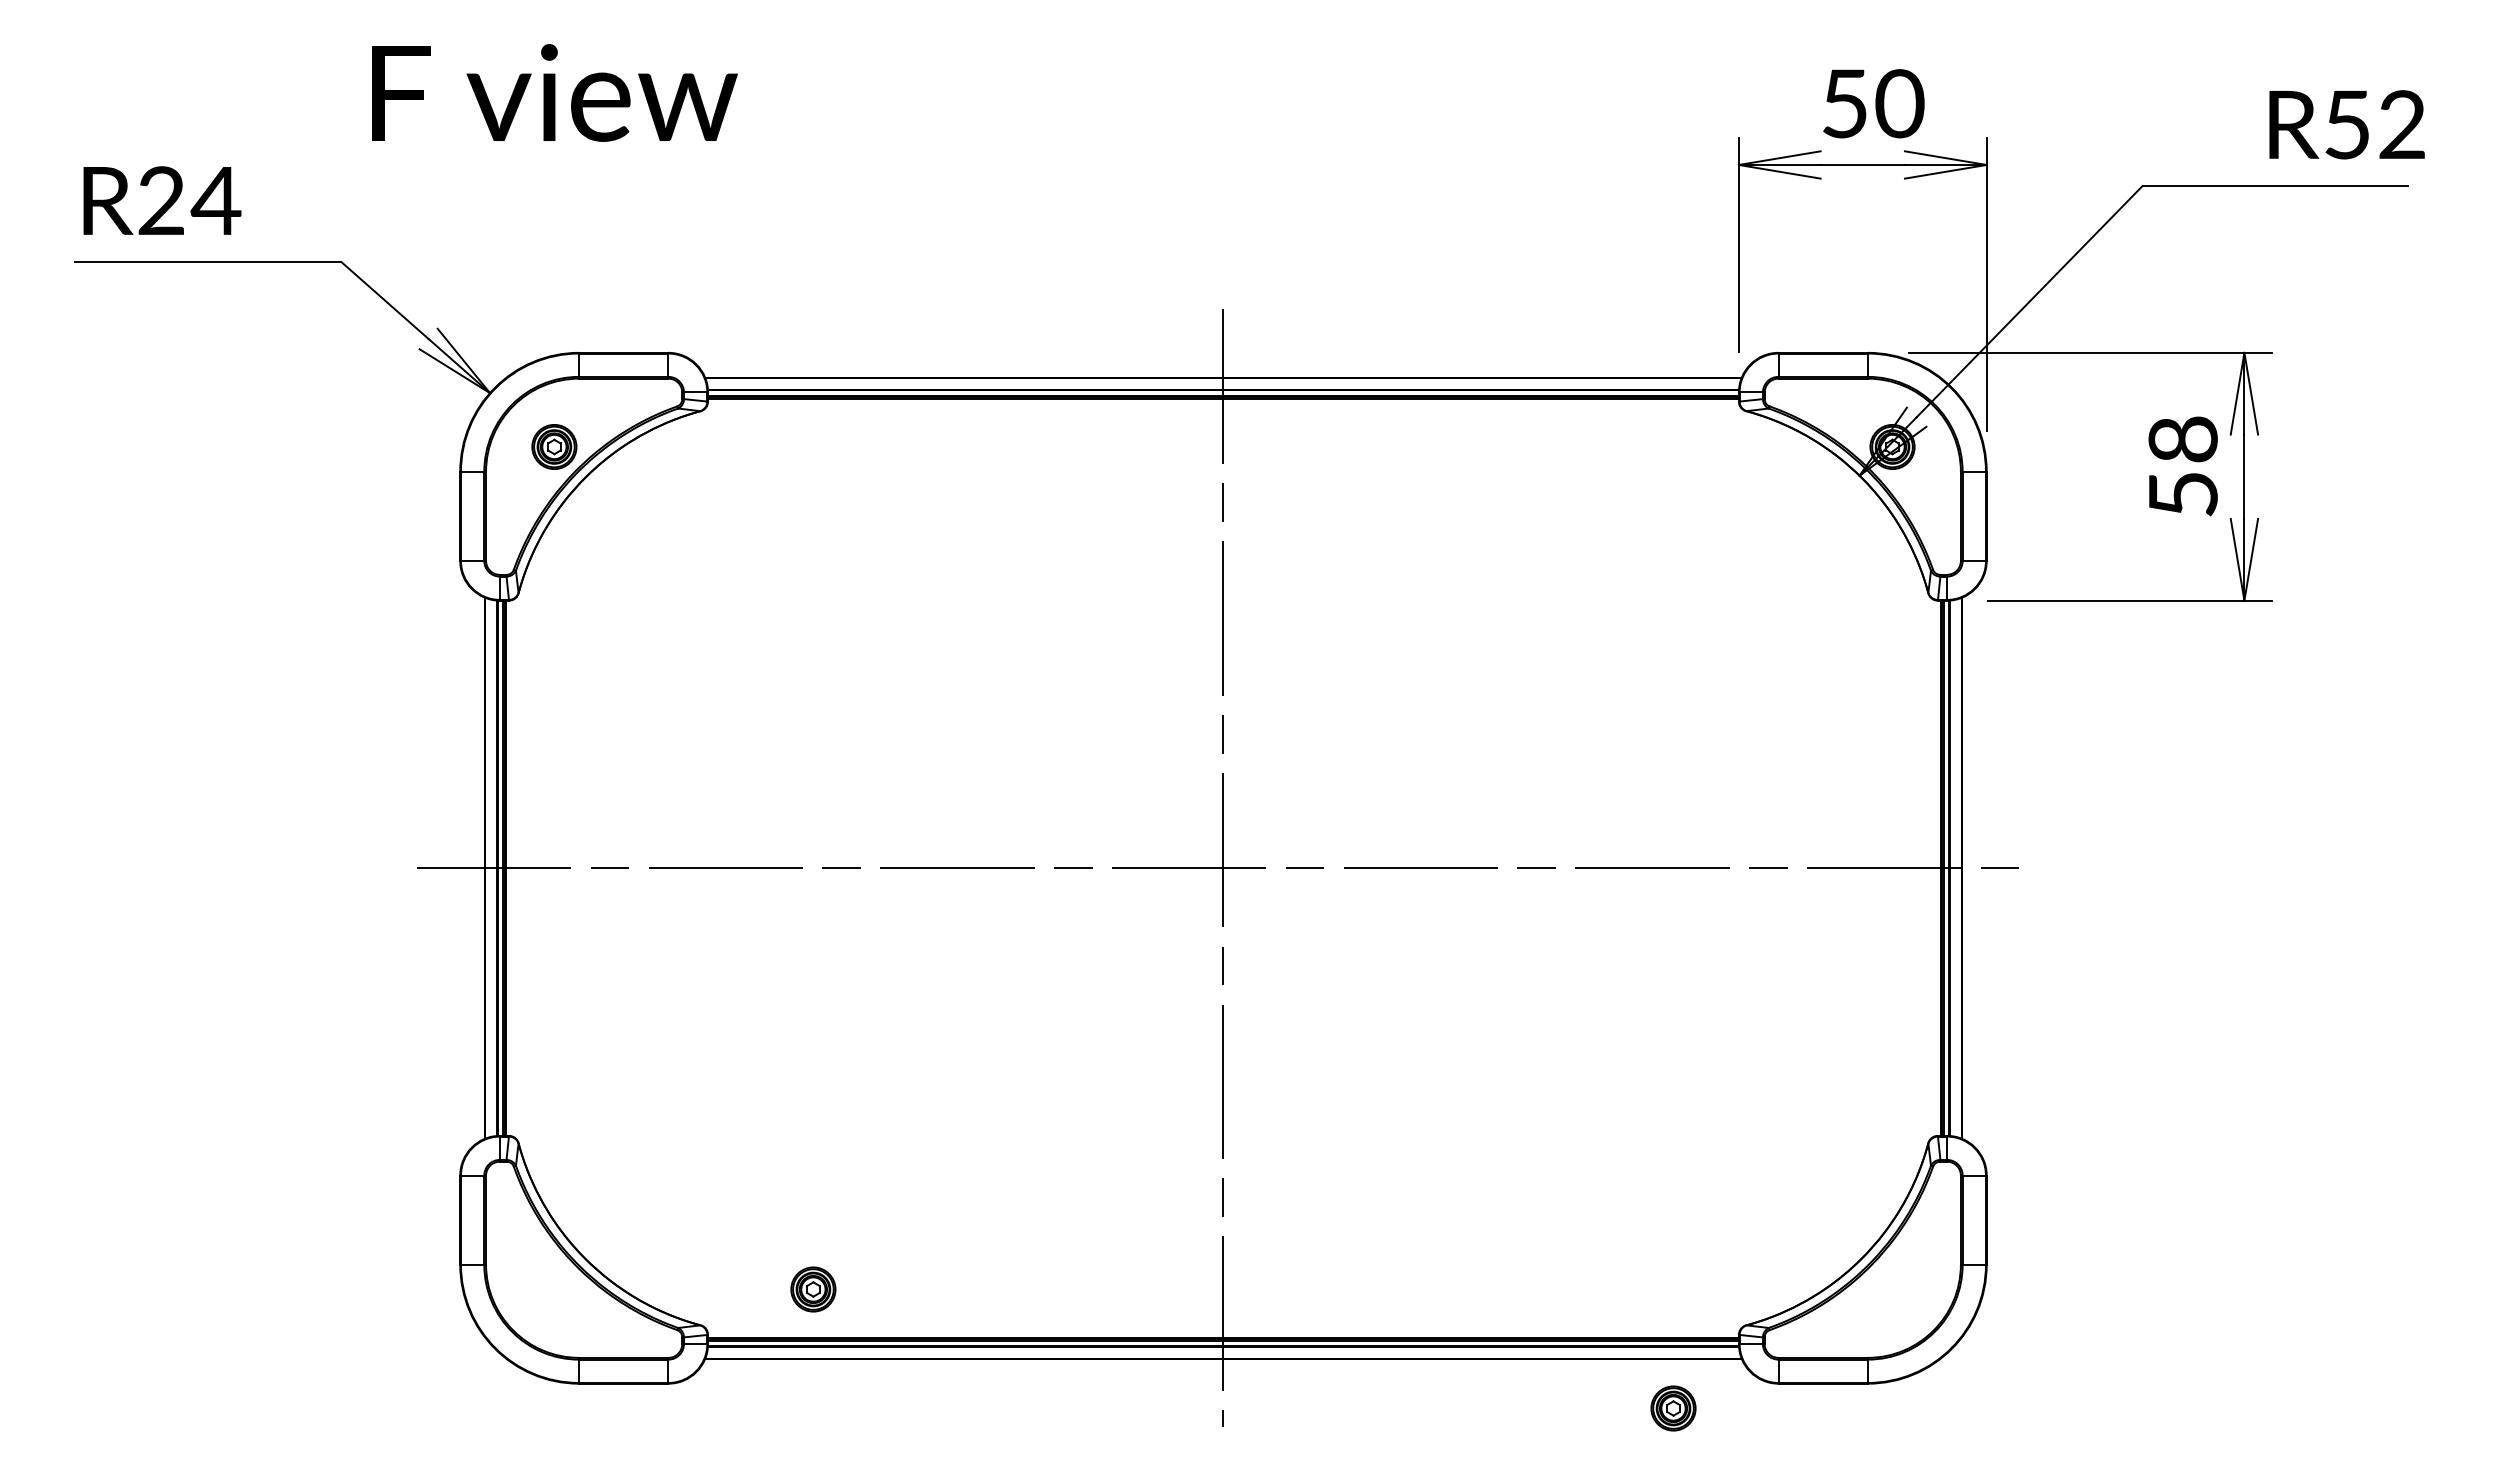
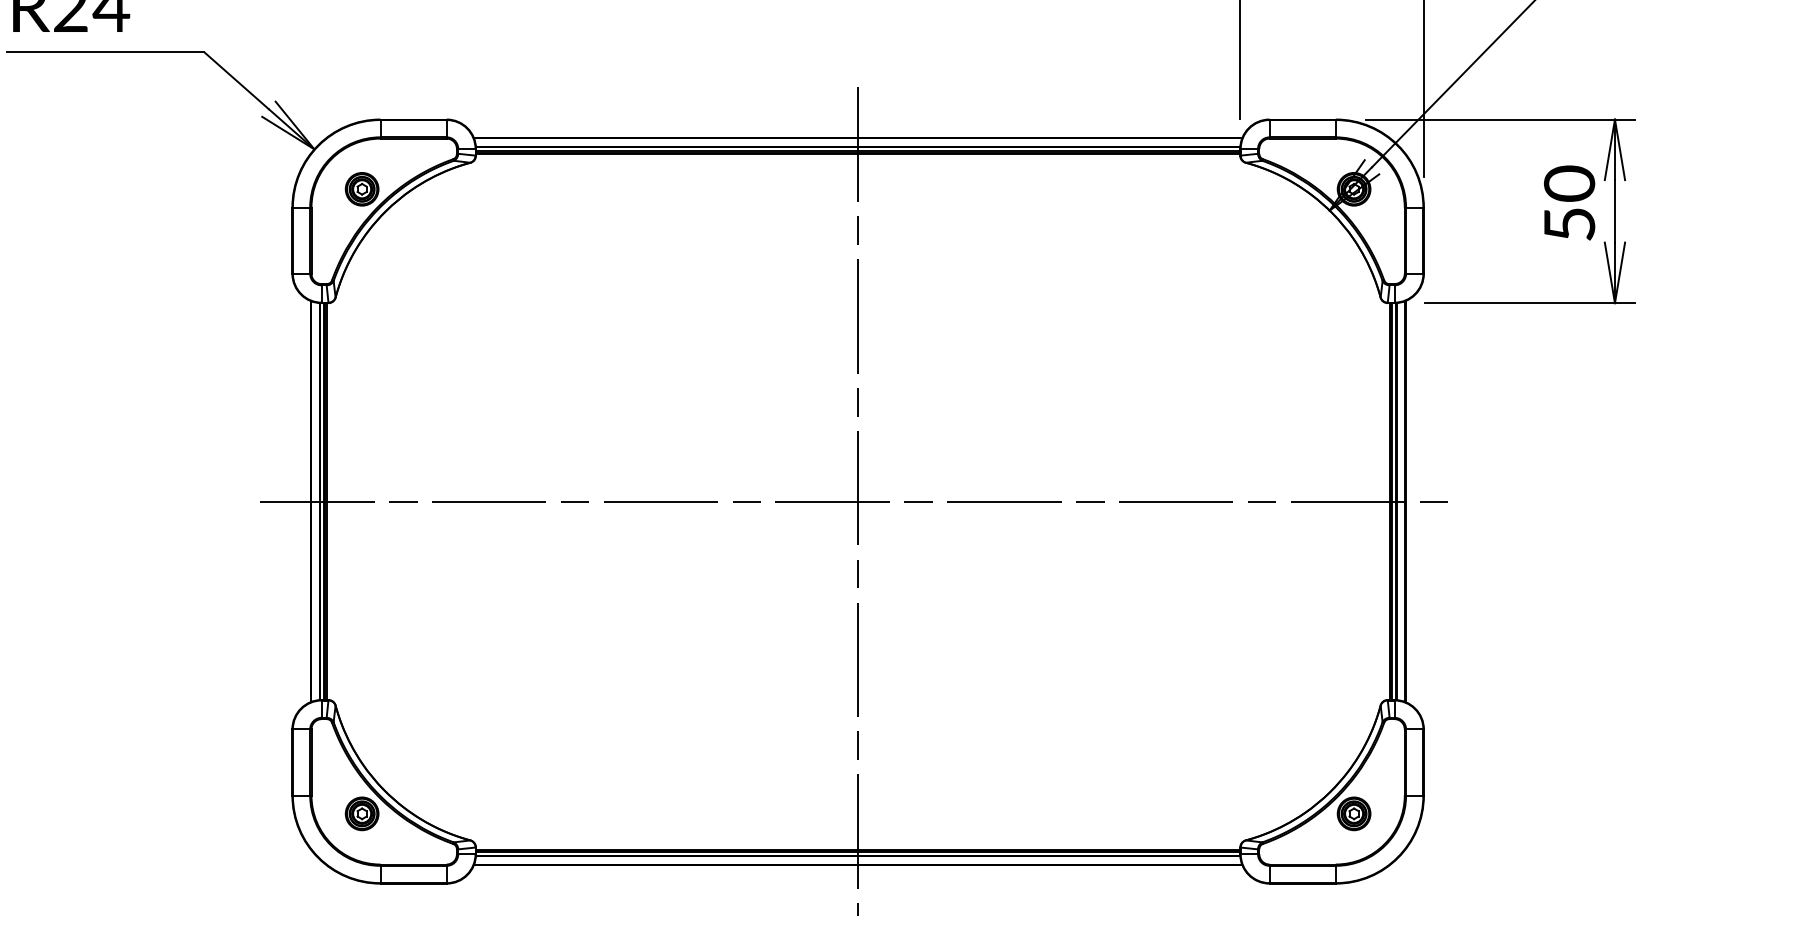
text: (2183, 438) -> (1569, 183), 58 -> 50
part: (813, 1289) -> (362, 813), moved
part: (1673, 1408) -> (1354, 813), moved

